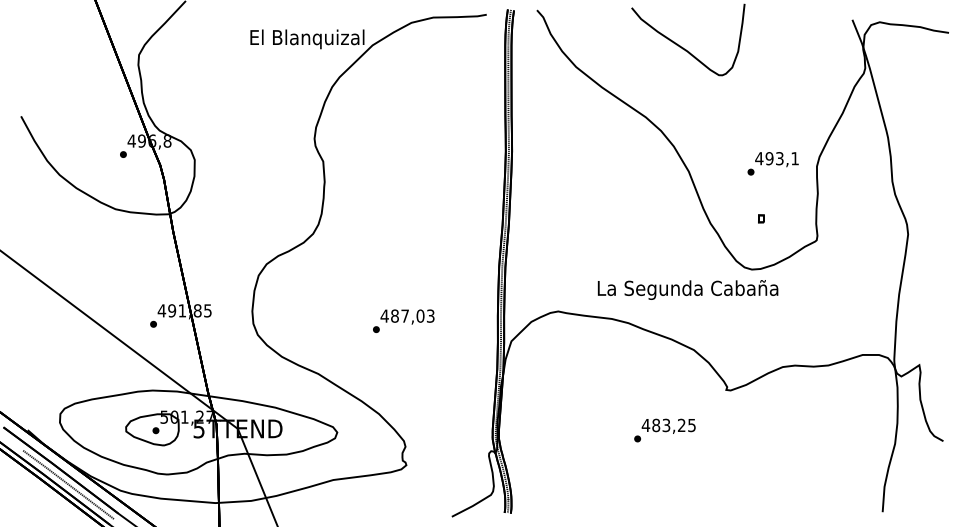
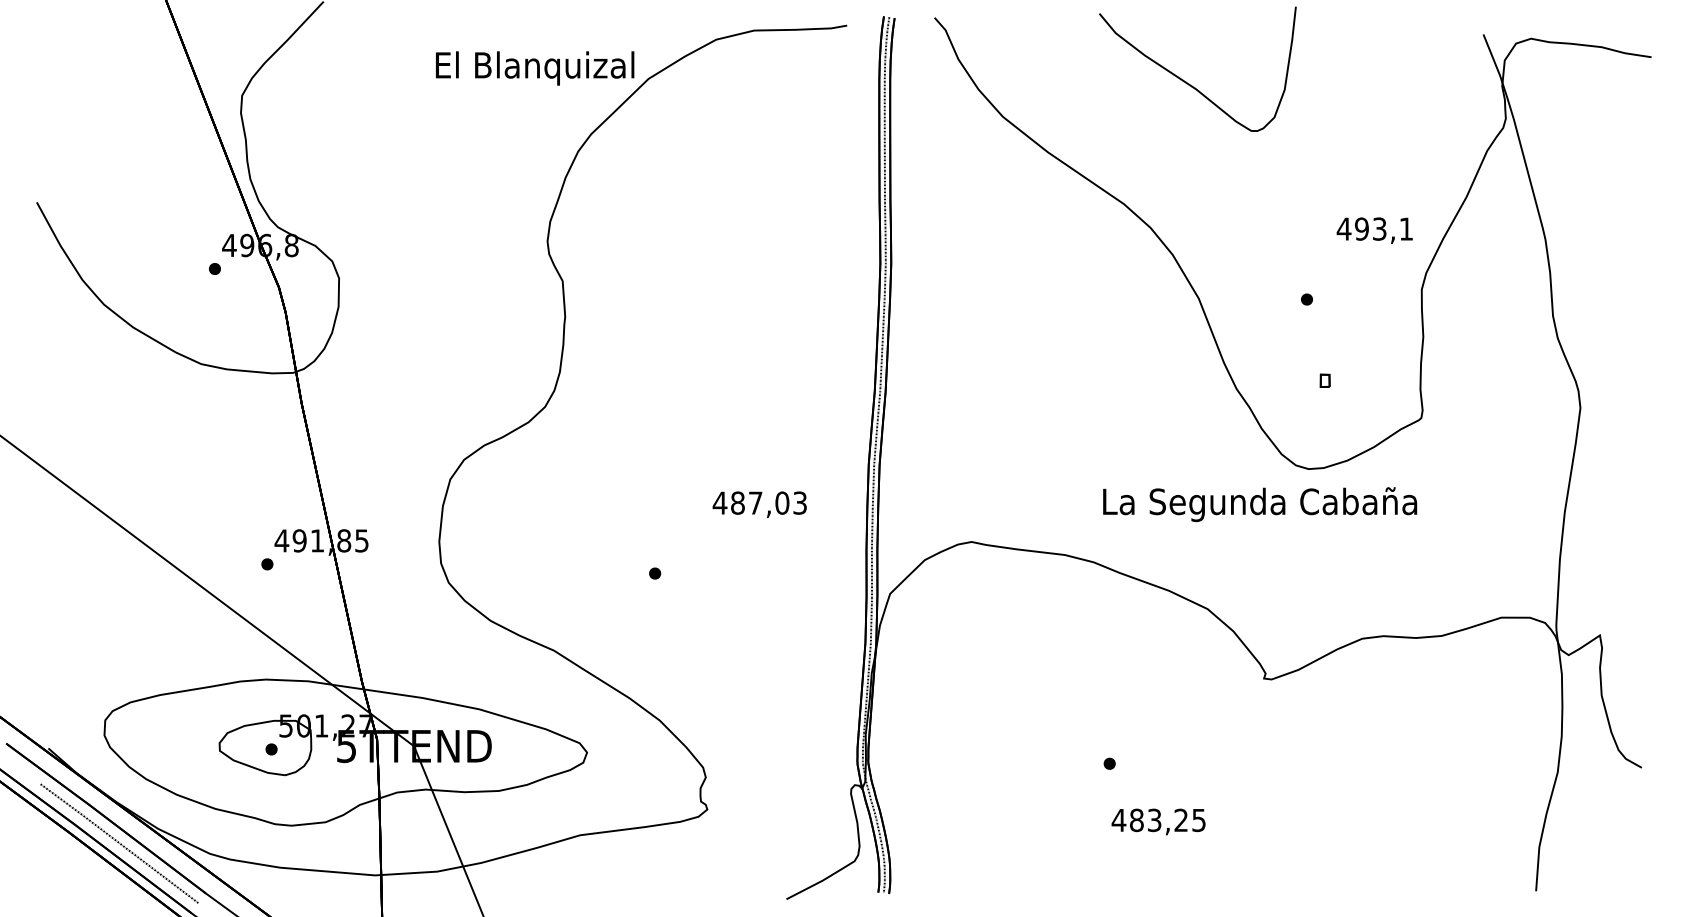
text: (776, 159) -> (1373, 230), moved
text: (687, 289) -> (1259, 503), moved
text: (407, 316) -> (759, 503), moved
text: (668, 425) -> (1158, 820), moved

